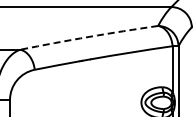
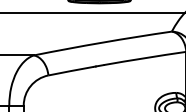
arc: (89, 36) -> (103, 42), dashed -> solid

